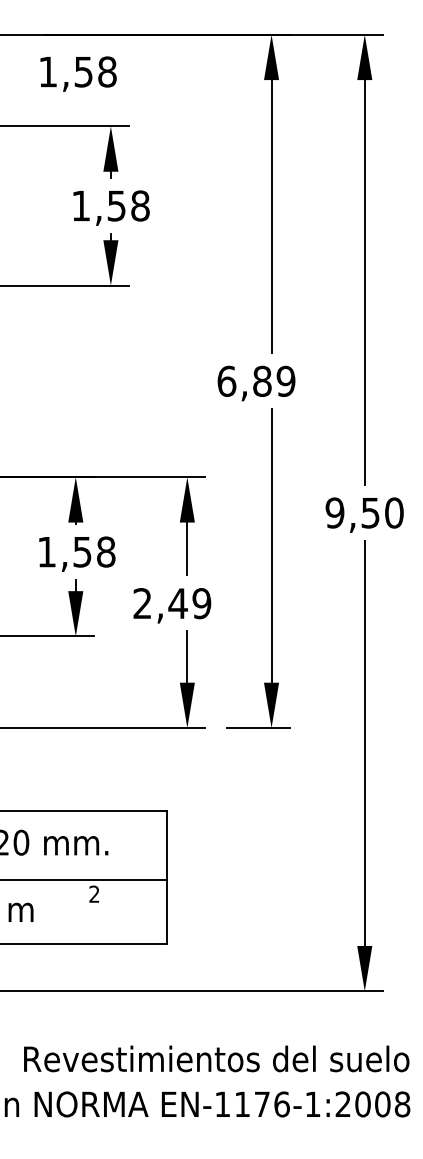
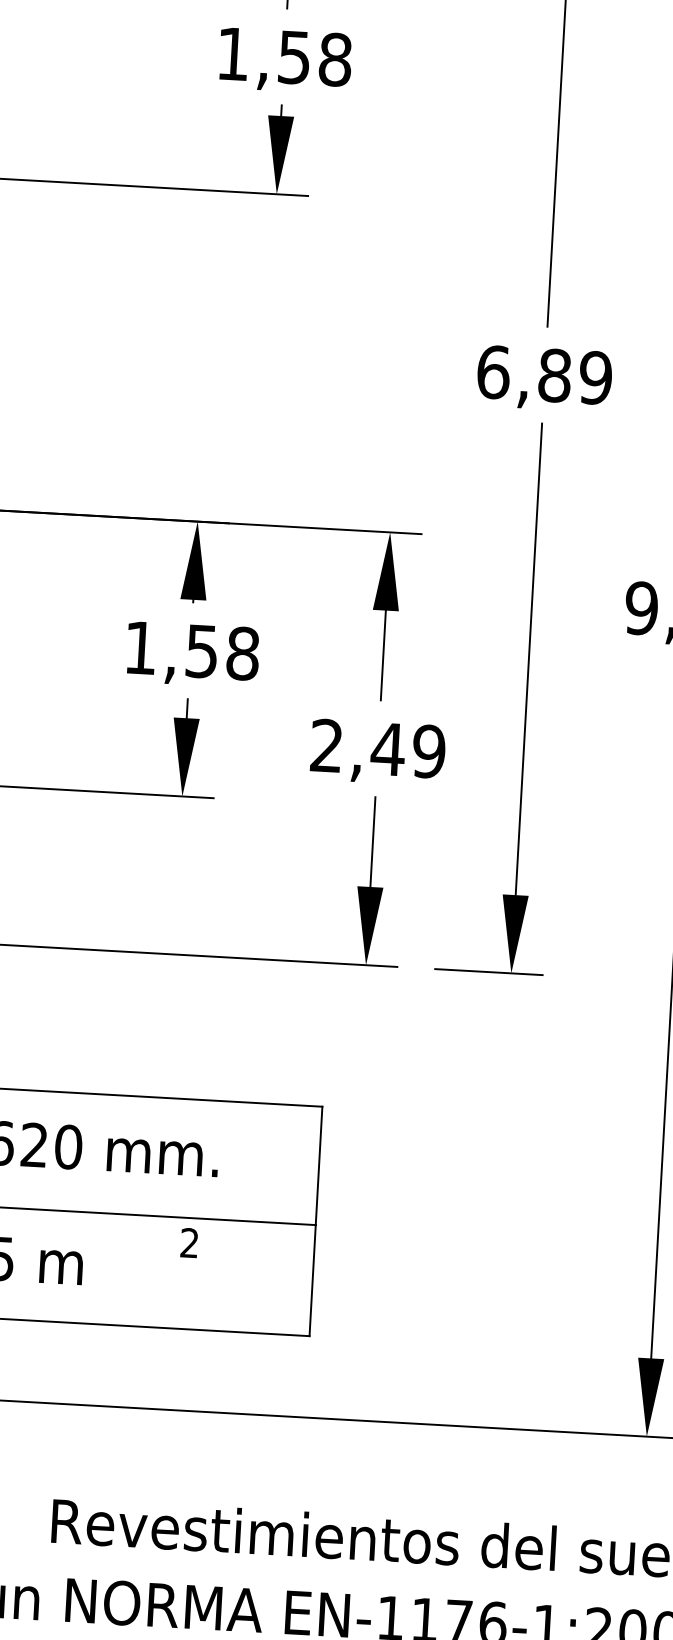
text: (256, 383) -> (544, 378), moved
text: (172, 605) -> (378, 752), moved

